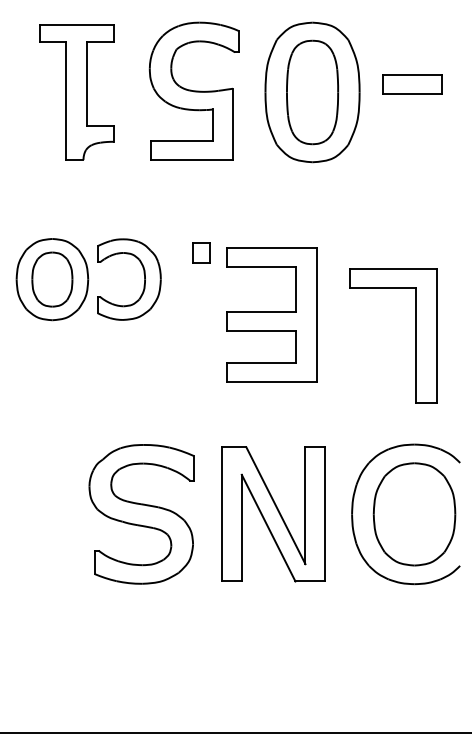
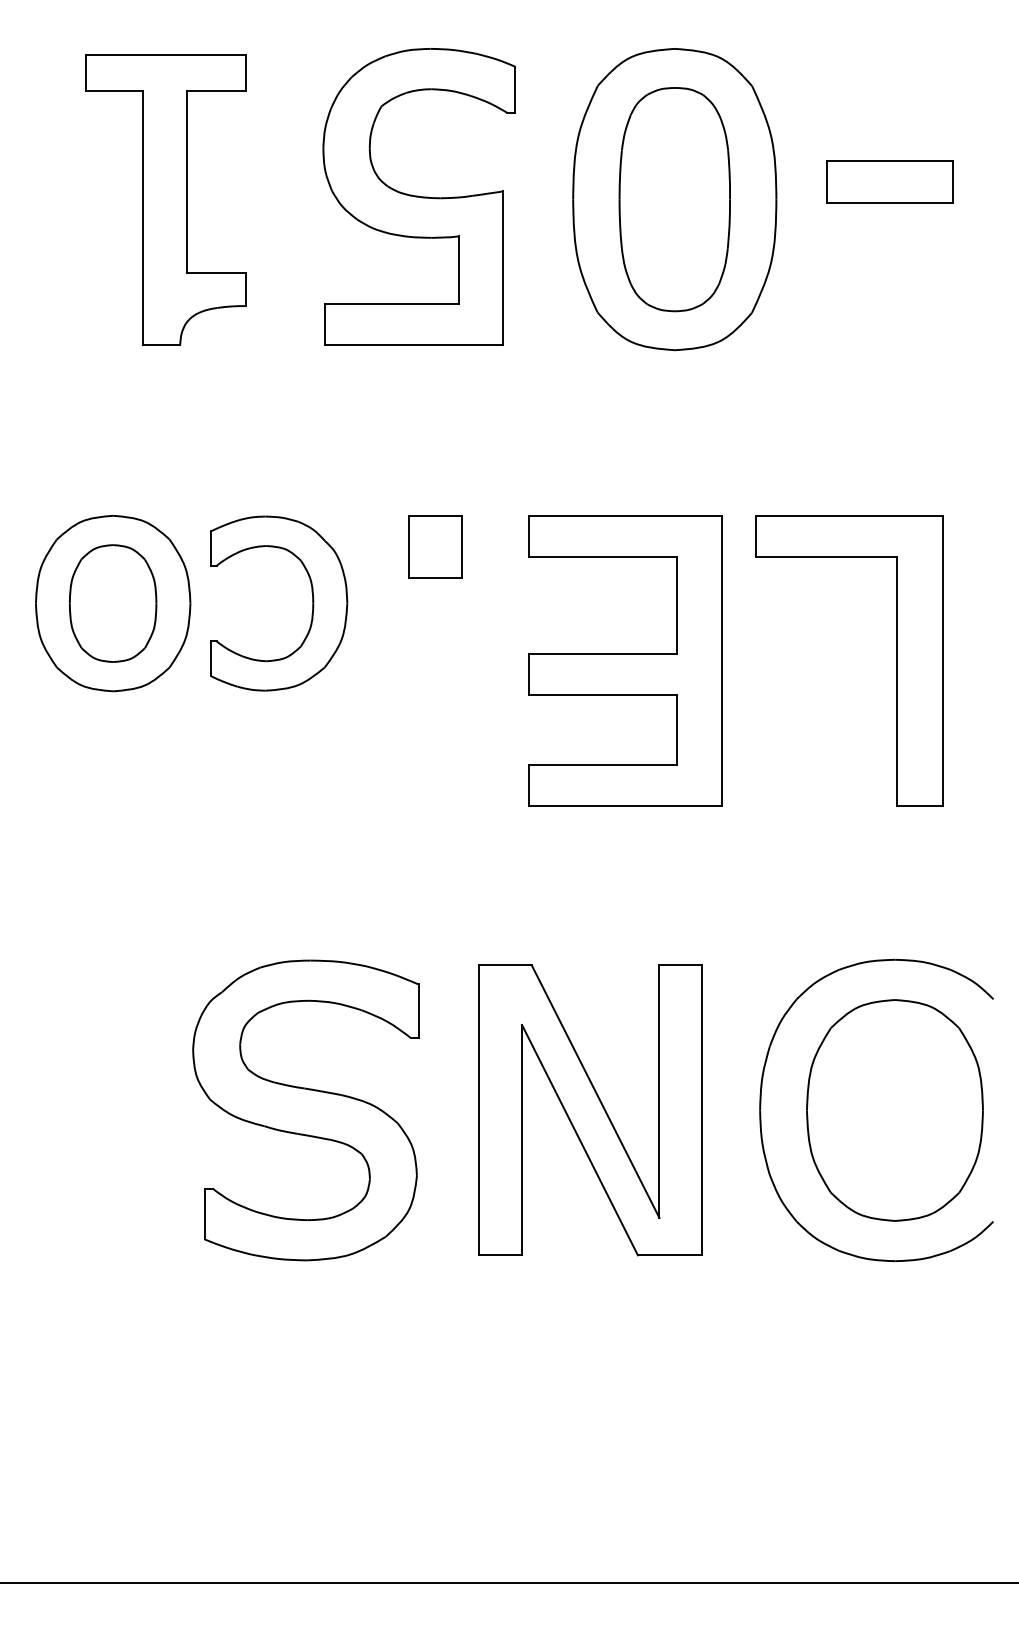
part: (201, 253) -> (435, 547), size x1.43
part: (271, 314) -> (625, 659), moved
part: (415, 335) -> (897, 659), moved

